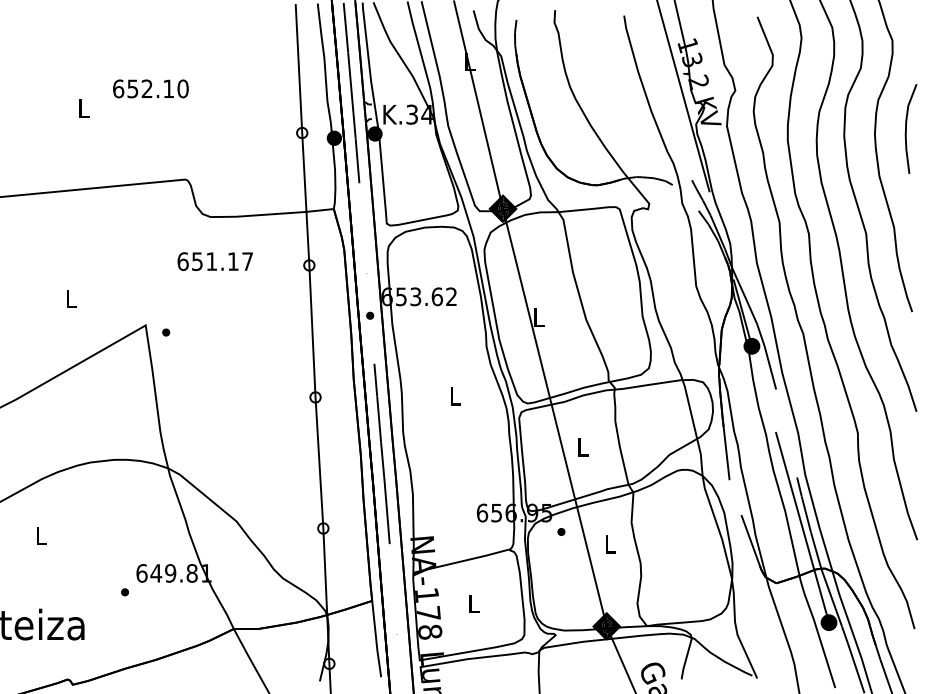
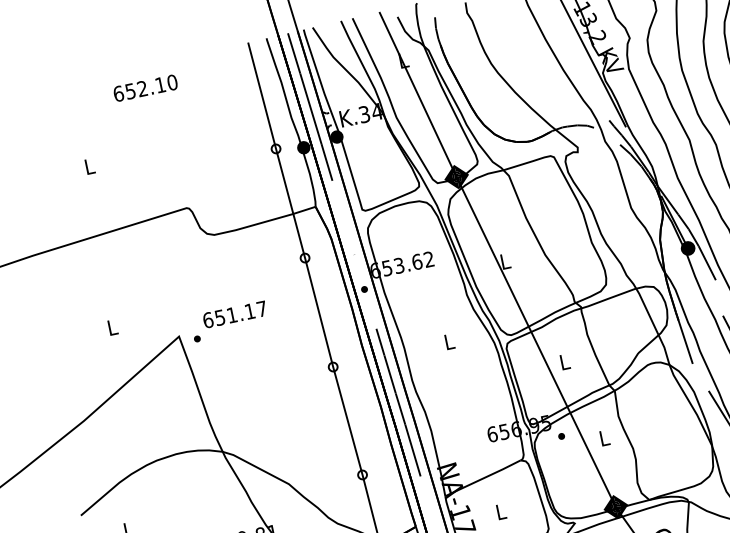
text: (150, 88) -> (145, 87), moved
text: (214, 261) -> (234, 314), moved

